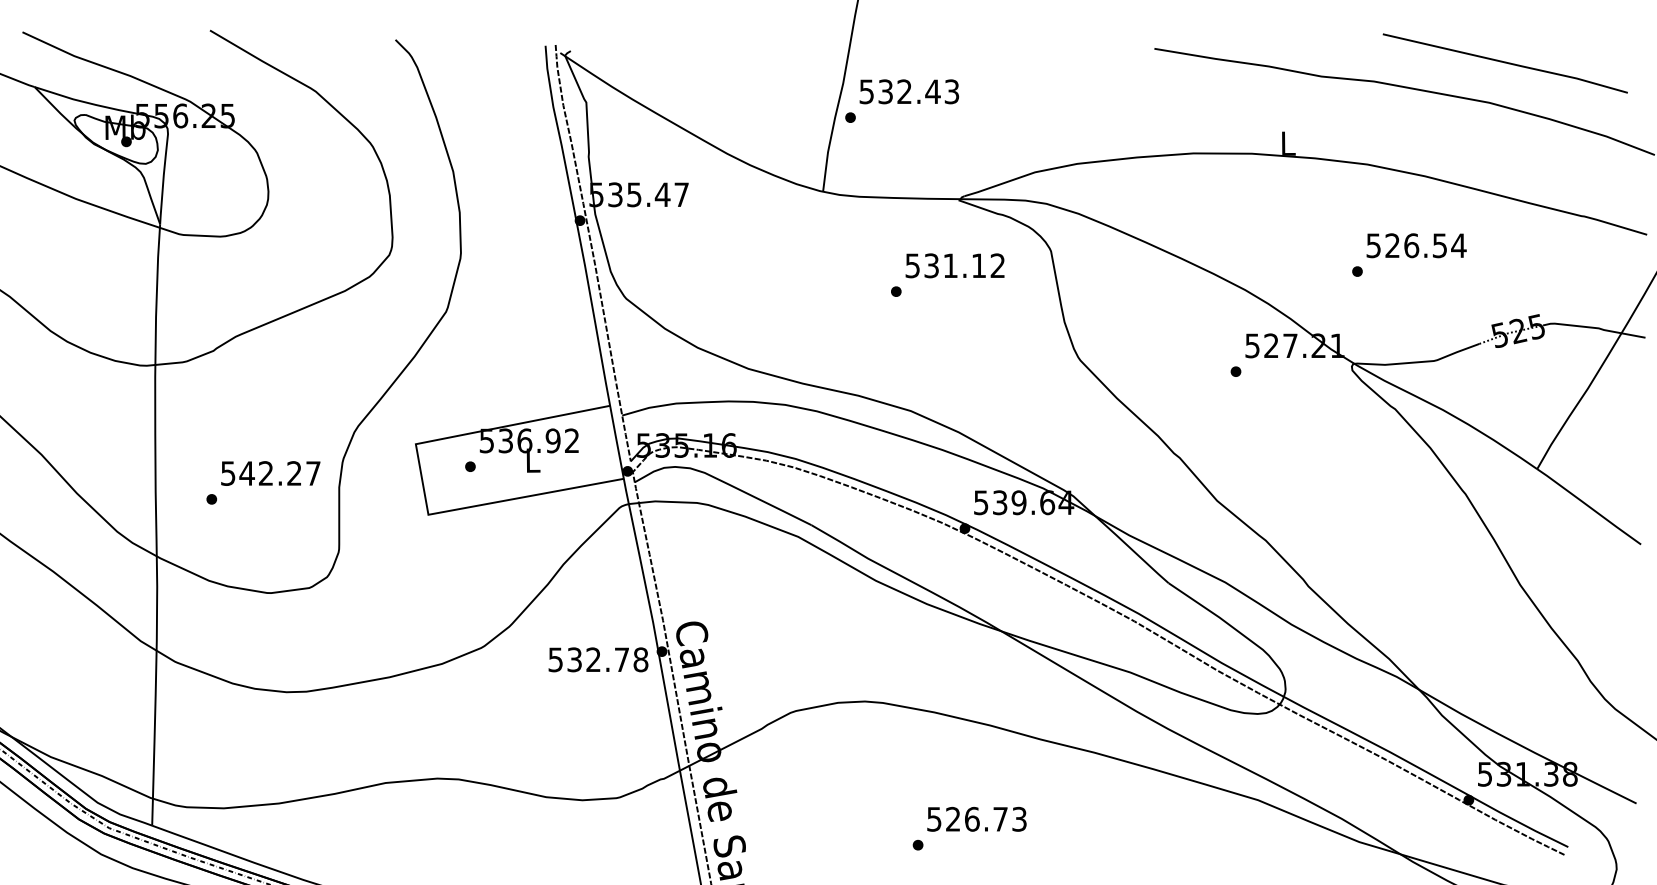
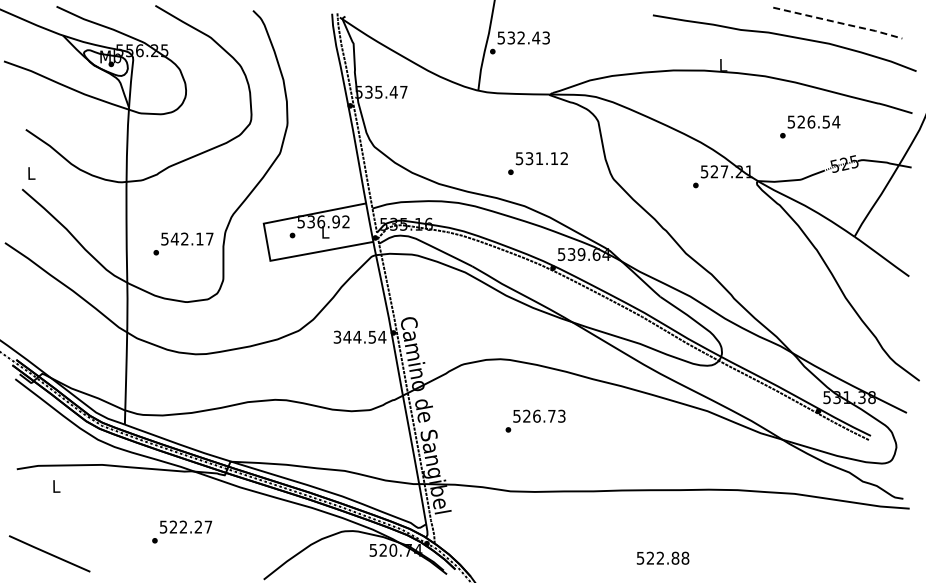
line: (1506, 62) -> (838, 22), solid -> dashed
text: (1409, 254) -> (810, 126), moved
text: (946, 274) -> (537, 163), moved
text: (293, 472) -> (199, 238), 542.27 -> 542.17
text: (599, 658) -> (360, 336), 532.78 -> 344.54
text: (969, 827) -> (535, 420), moved

